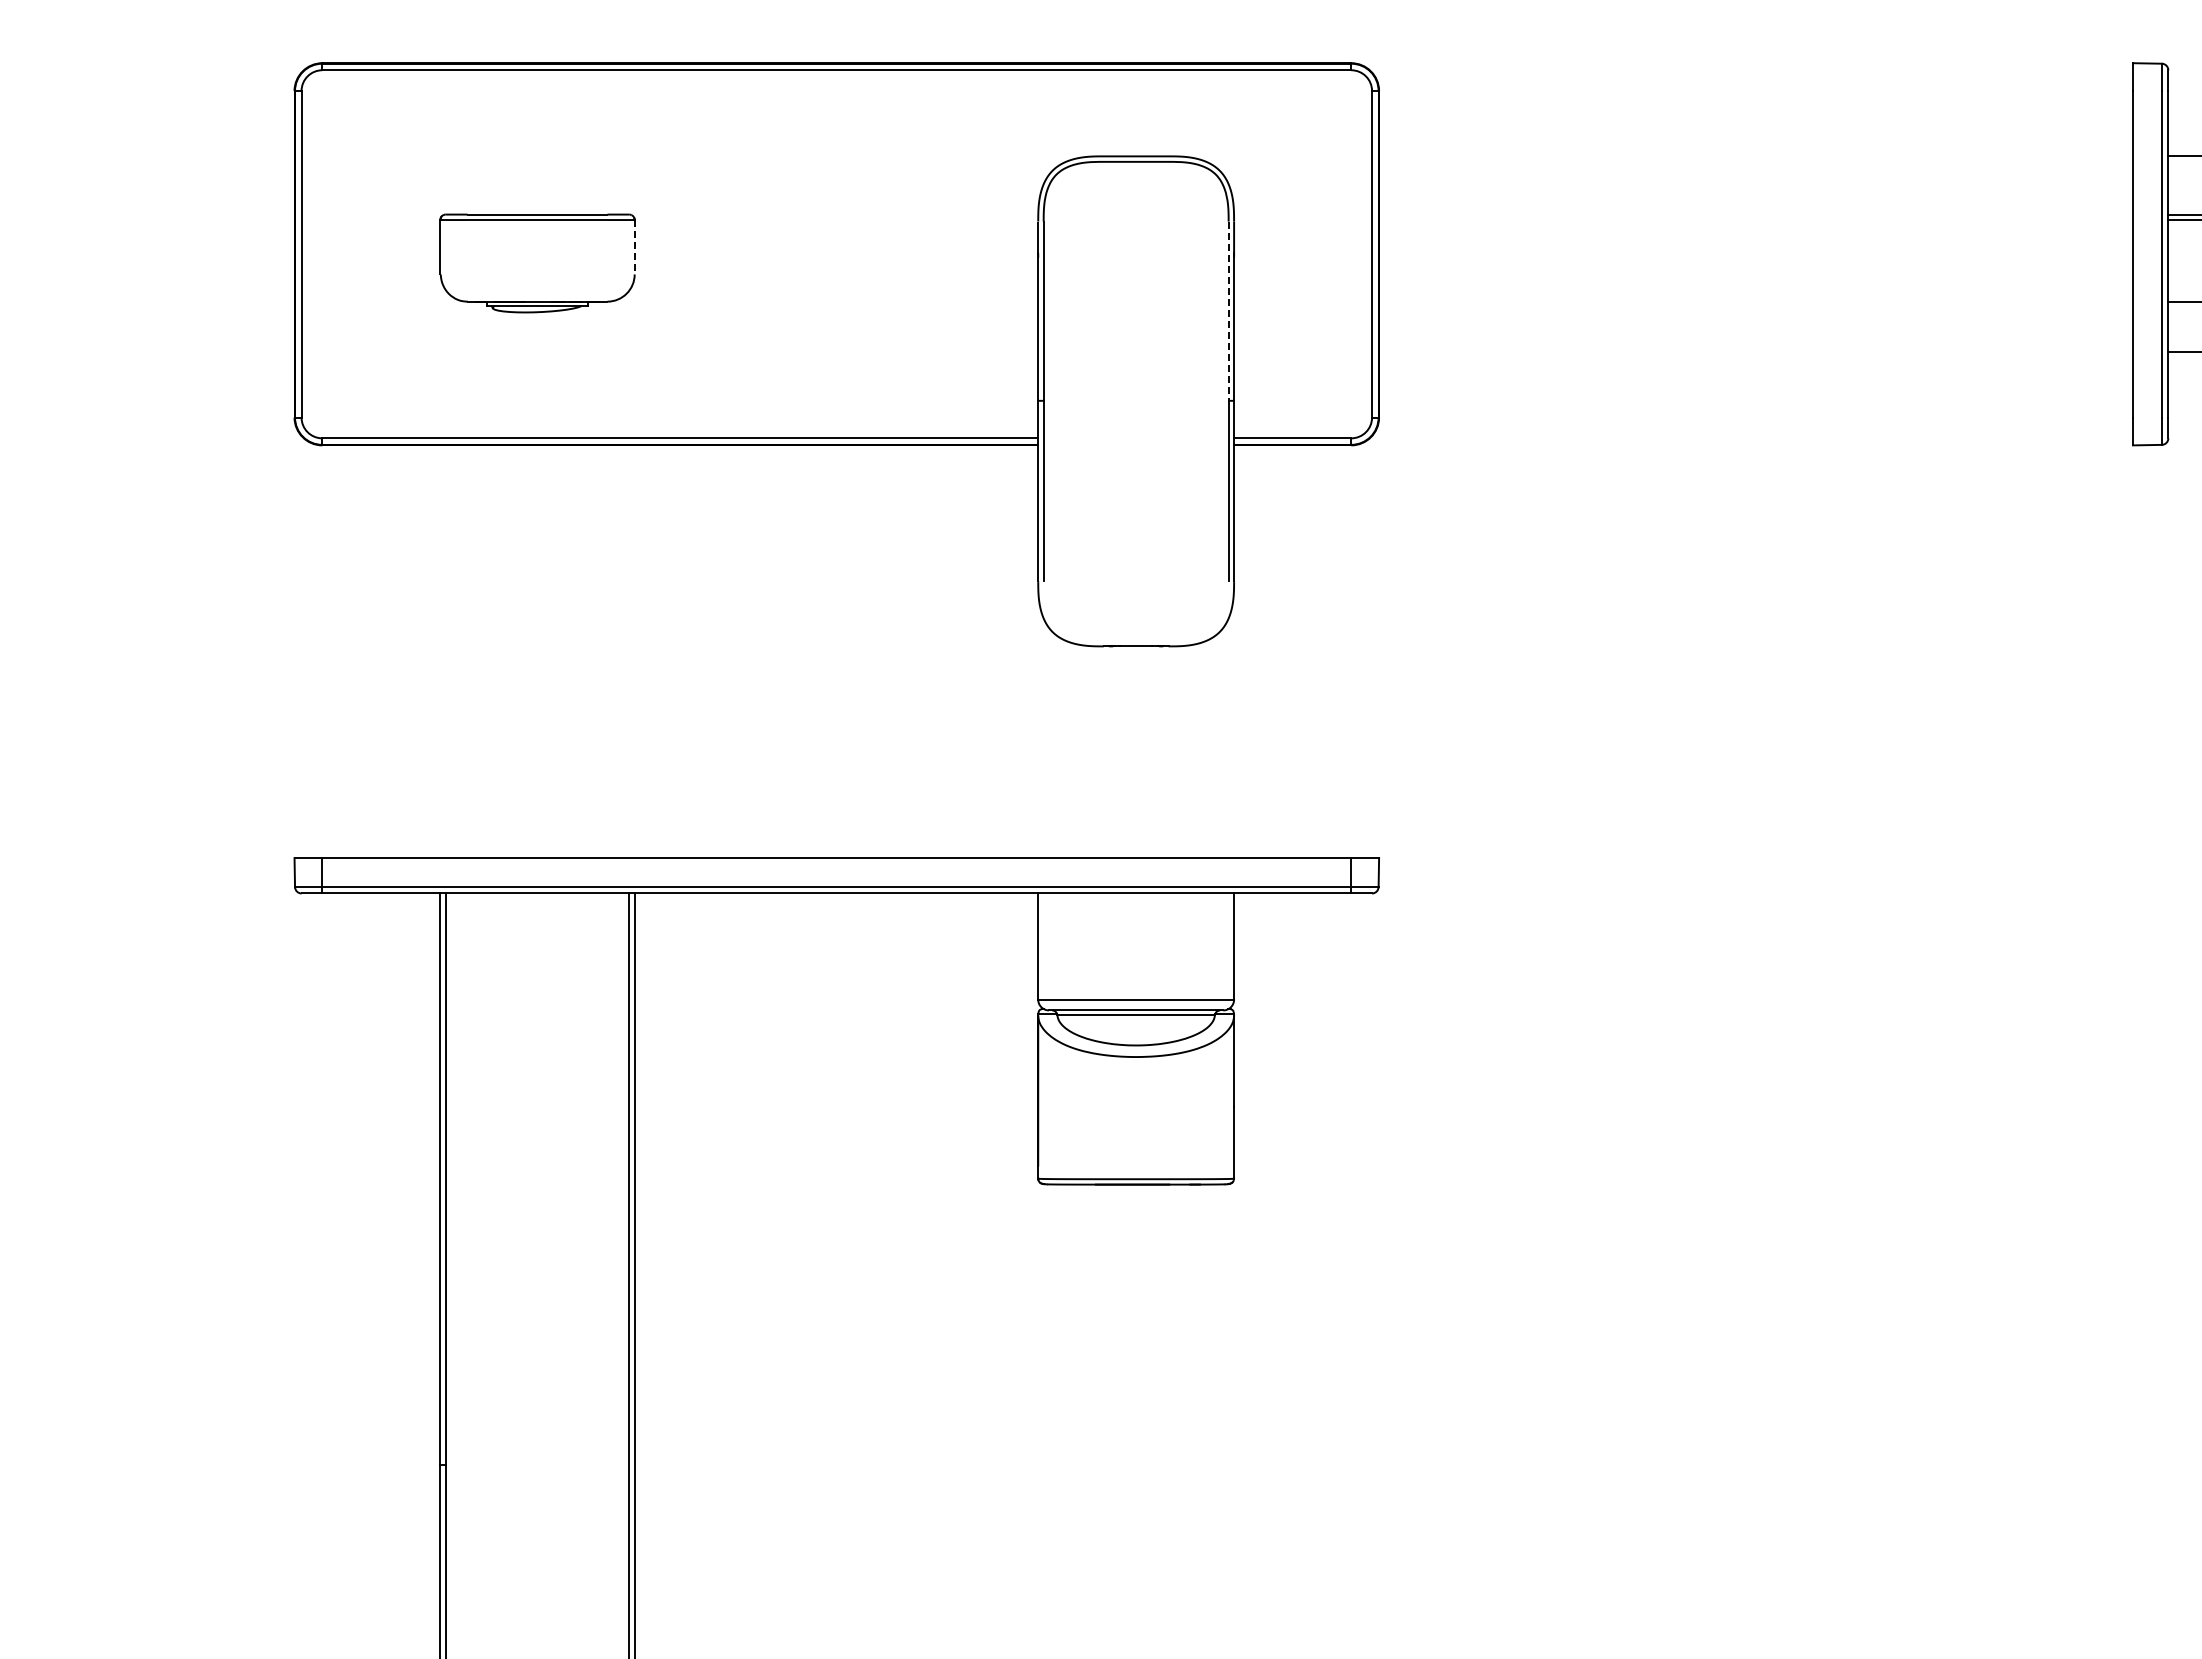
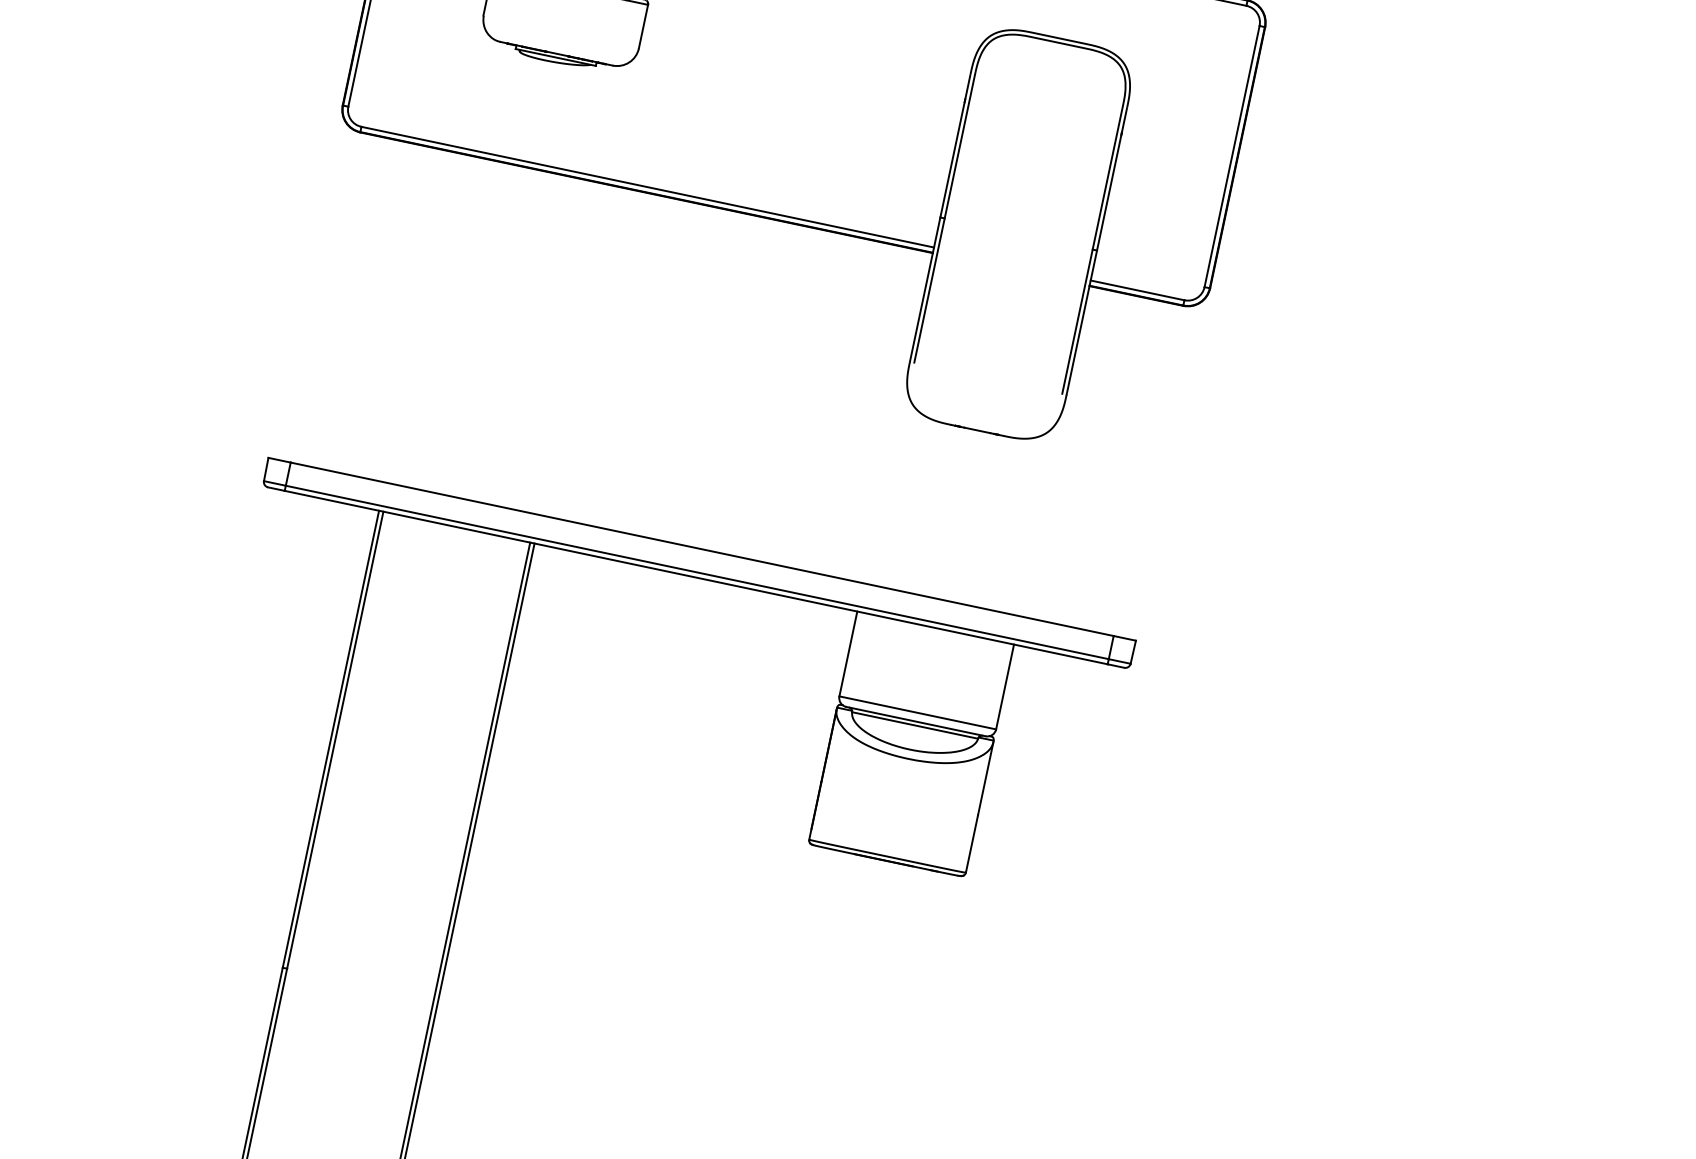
line: (634, 247) -> (643, 26), dashed -> solid
line: (1228, 311) -> (1107, 178), dashed -> solid

